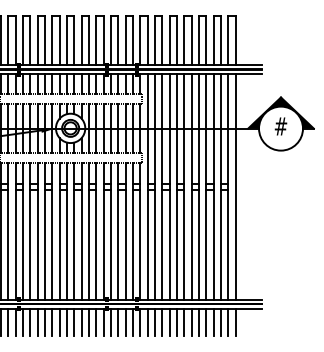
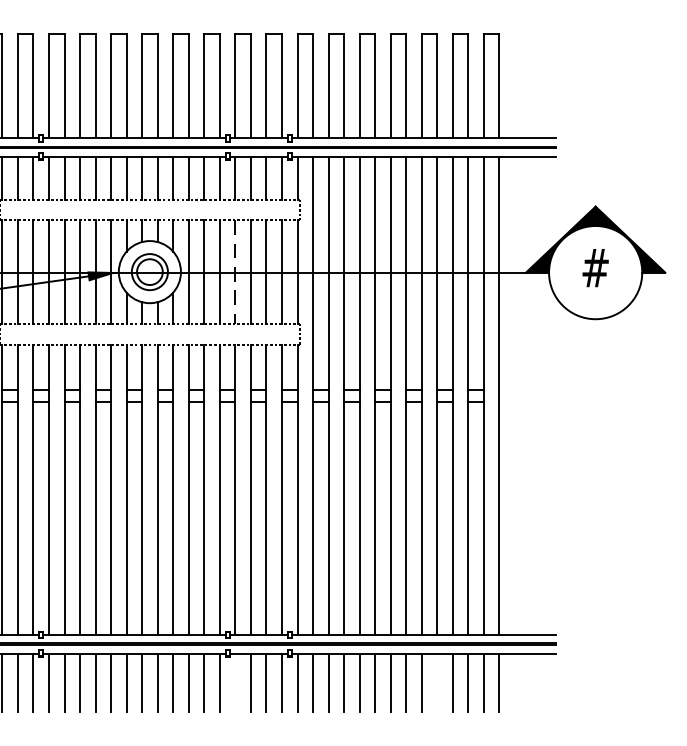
line: (110, 128) -> (234, 272), solid -> dashed
line: (110, 322) -> (234, 683), removed
line: (206, 322) -> (437, 683), removed

